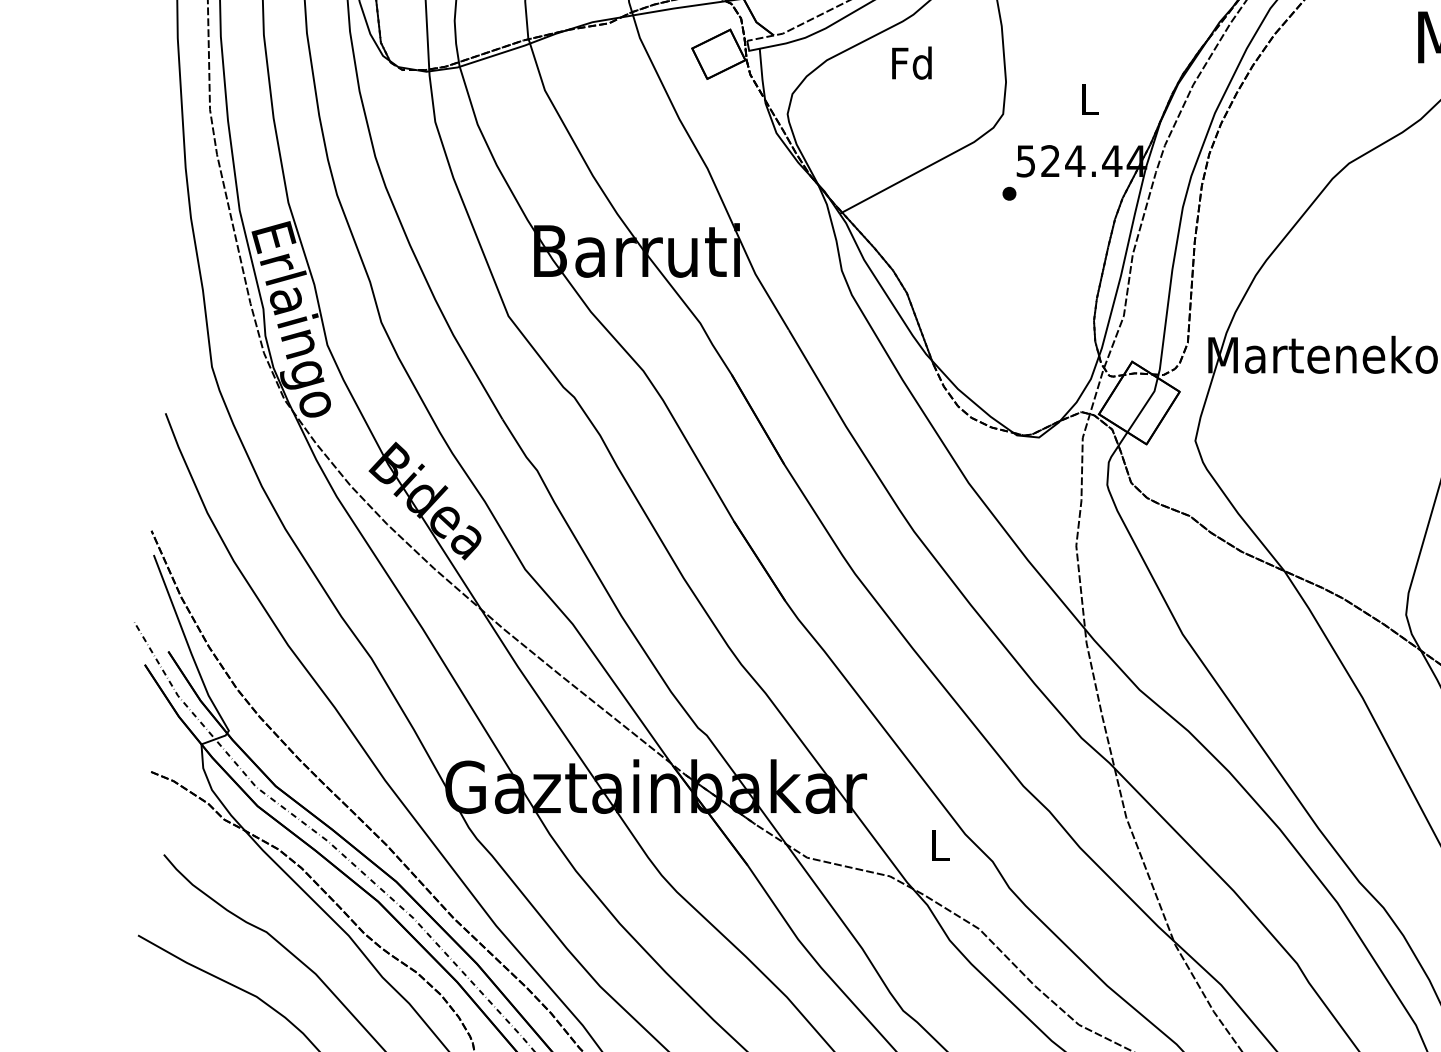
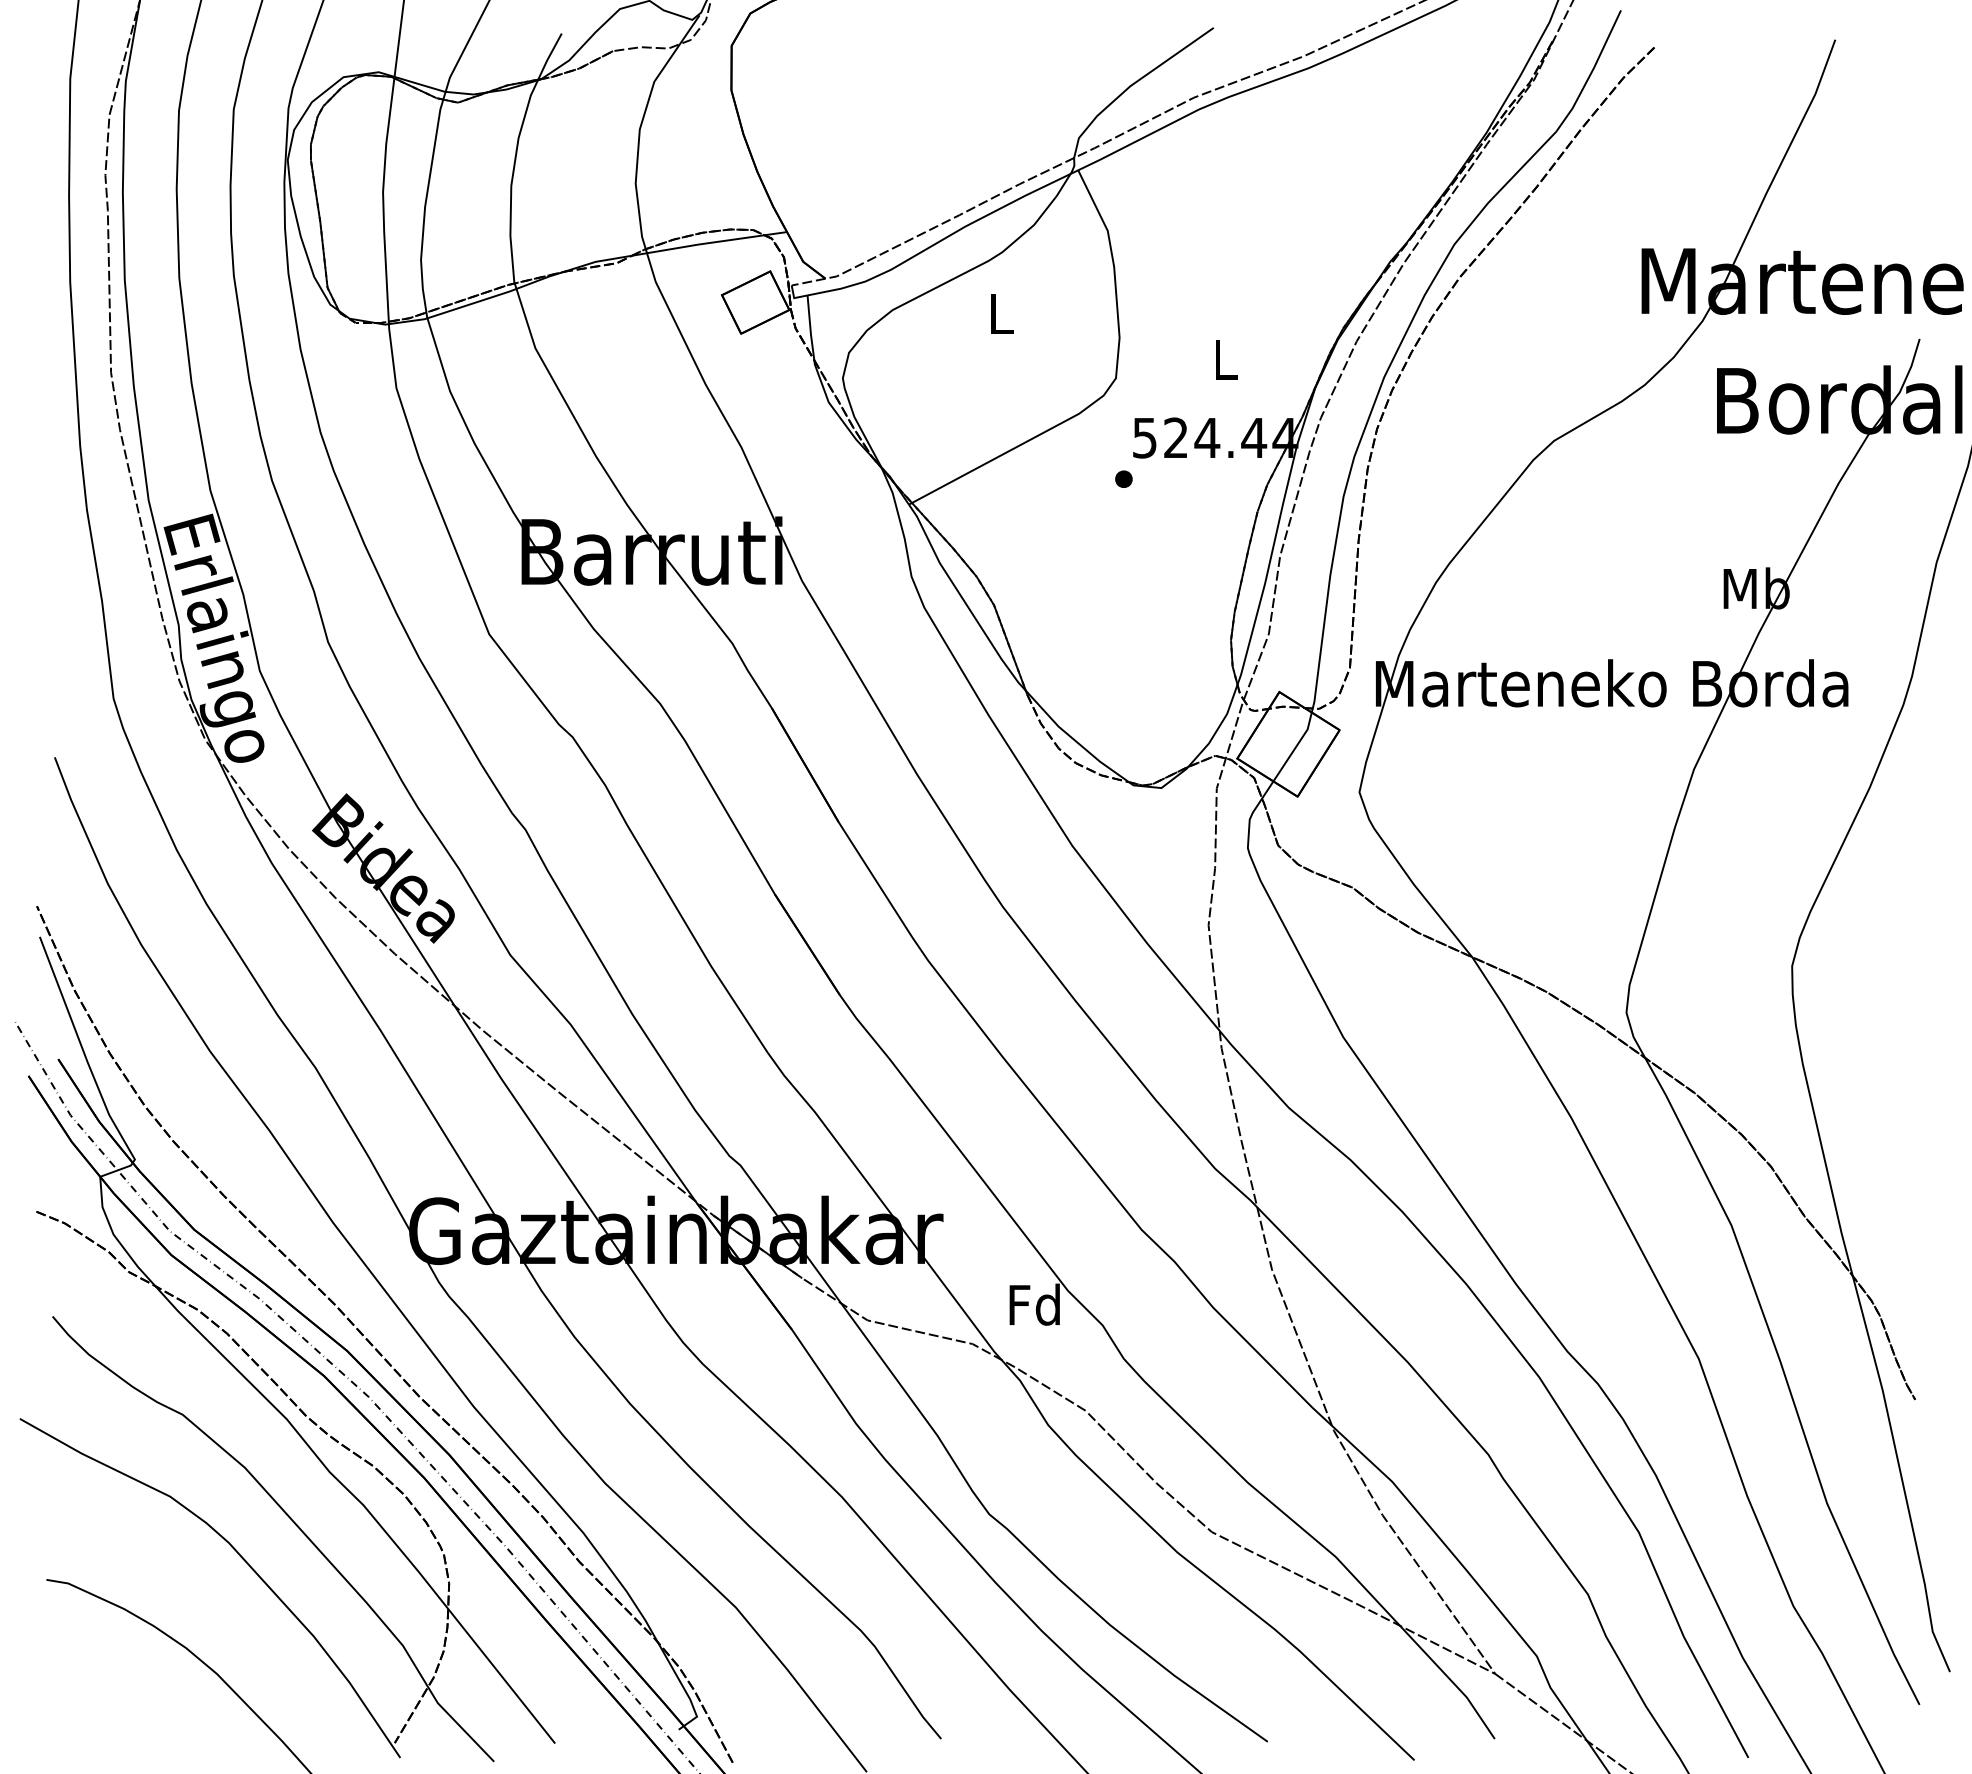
text: (912, 62) -> (1000, 313), Fd -> L
text: (938, 845) -> (1034, 1304), L -> Fd

